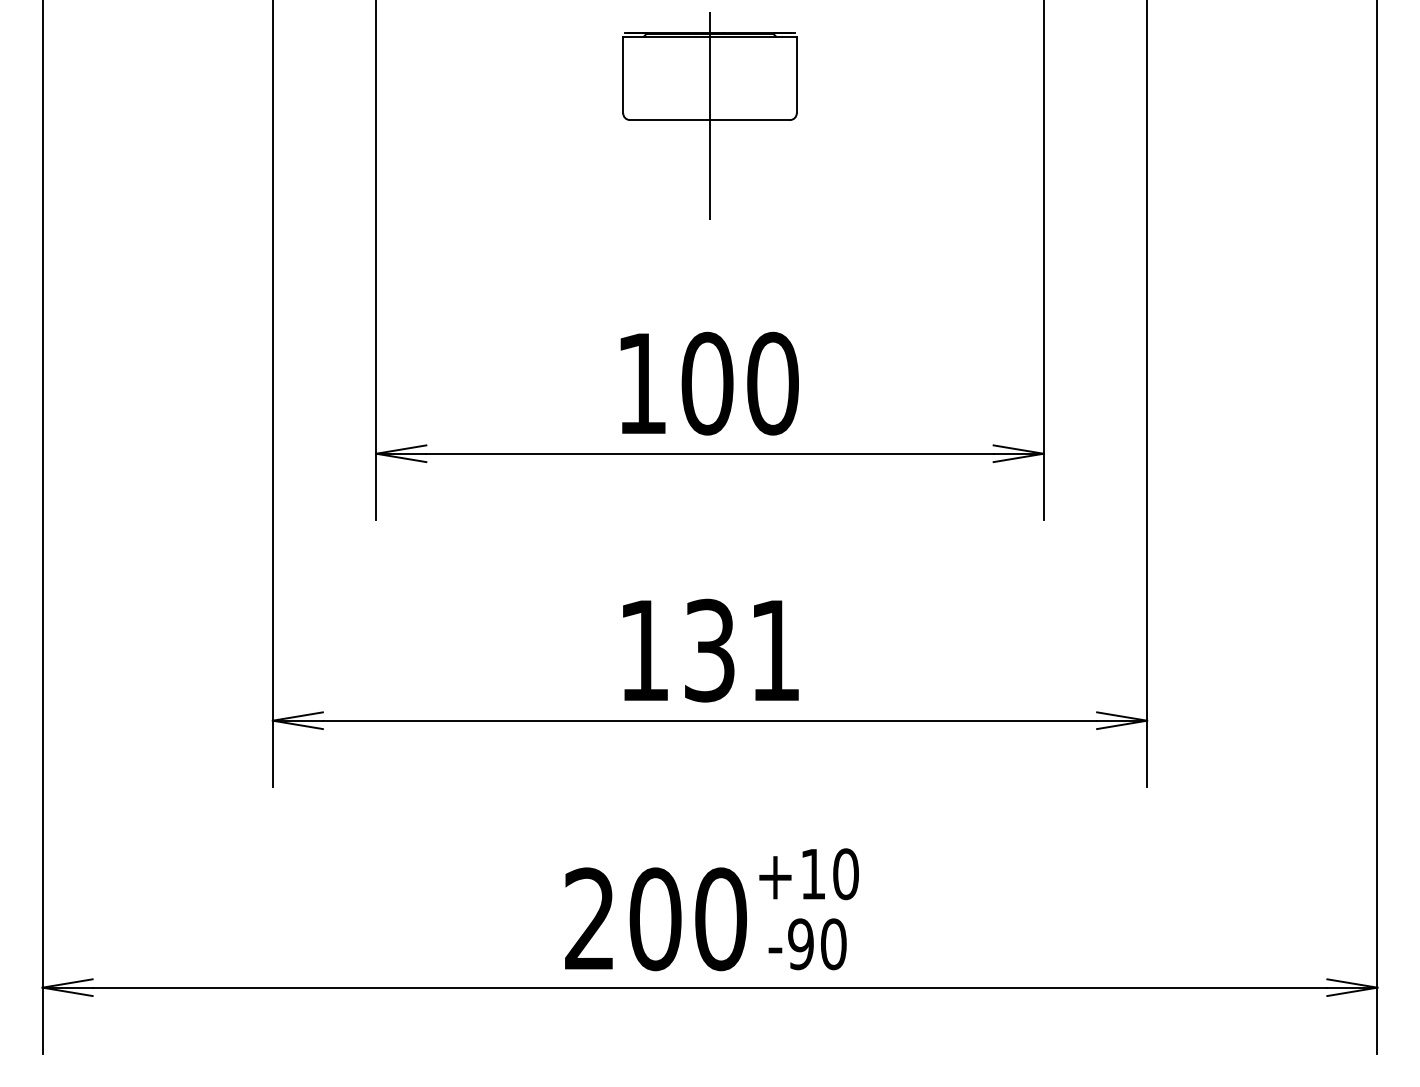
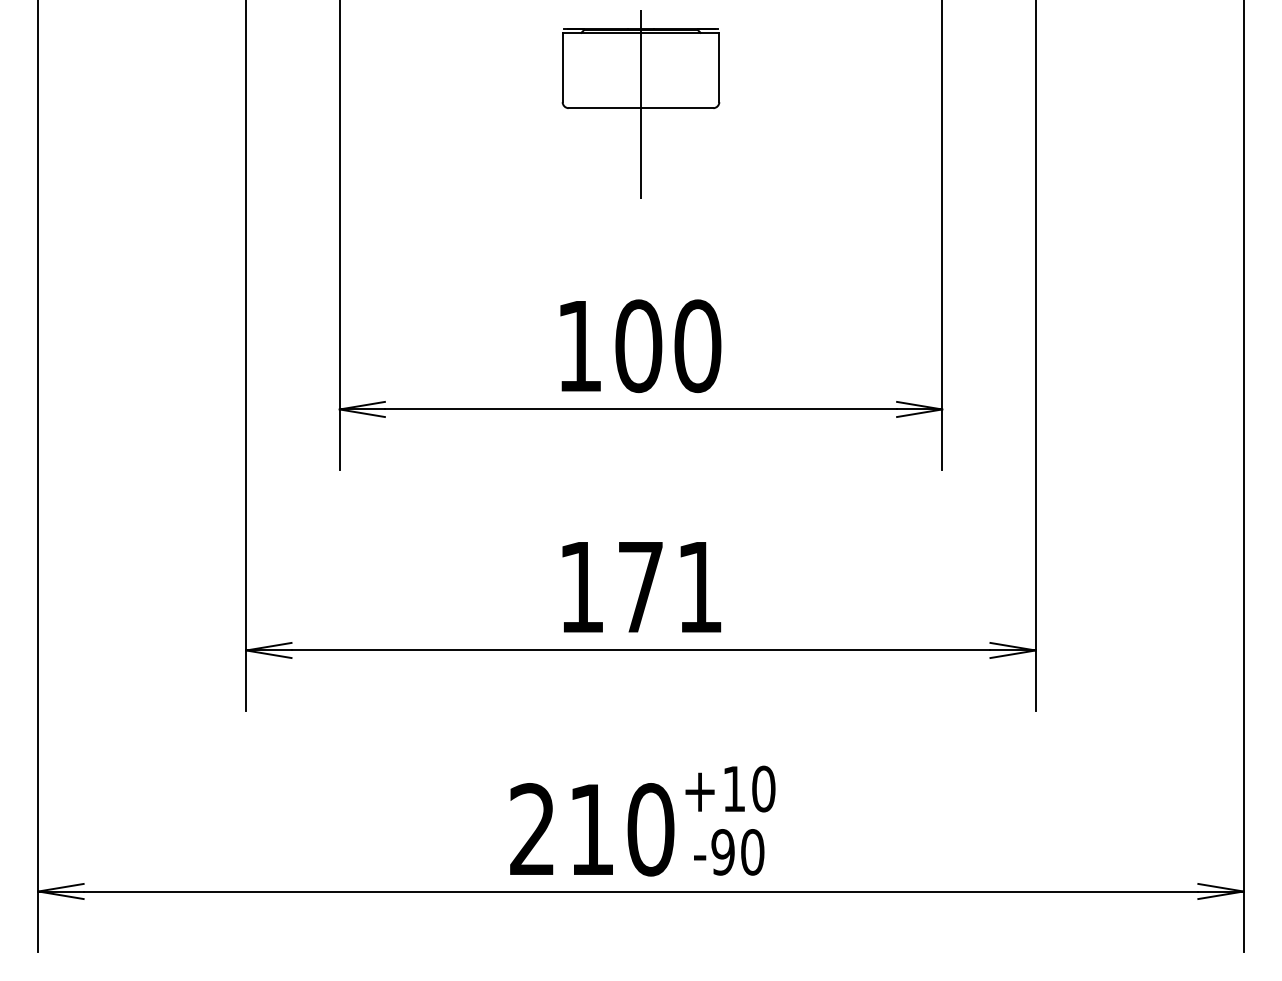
text: (709, 650) -> (640, 587), 131 -> 171
text: (655, 919) -> (591, 829), 200 -> 210

